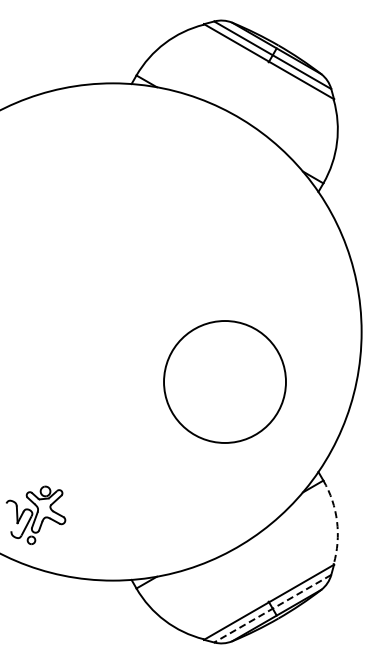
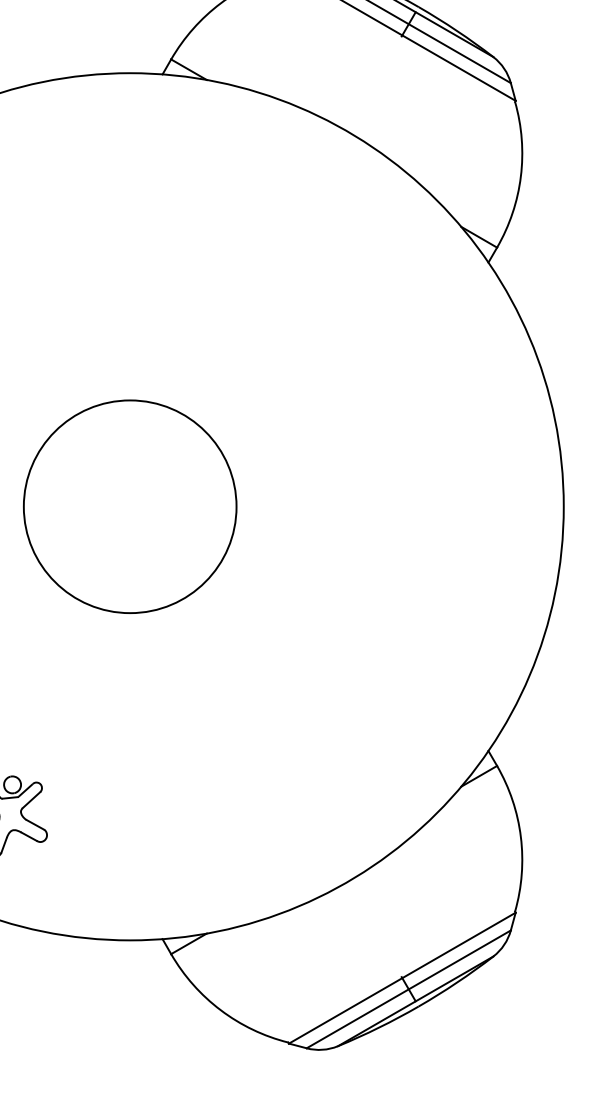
circle: (224, 381) -> (129, 505), moved
arc: (337, 521) -> (521, 837), dashed -> solid
line: (272, 608) -> (408, 988), dashed -> solid

